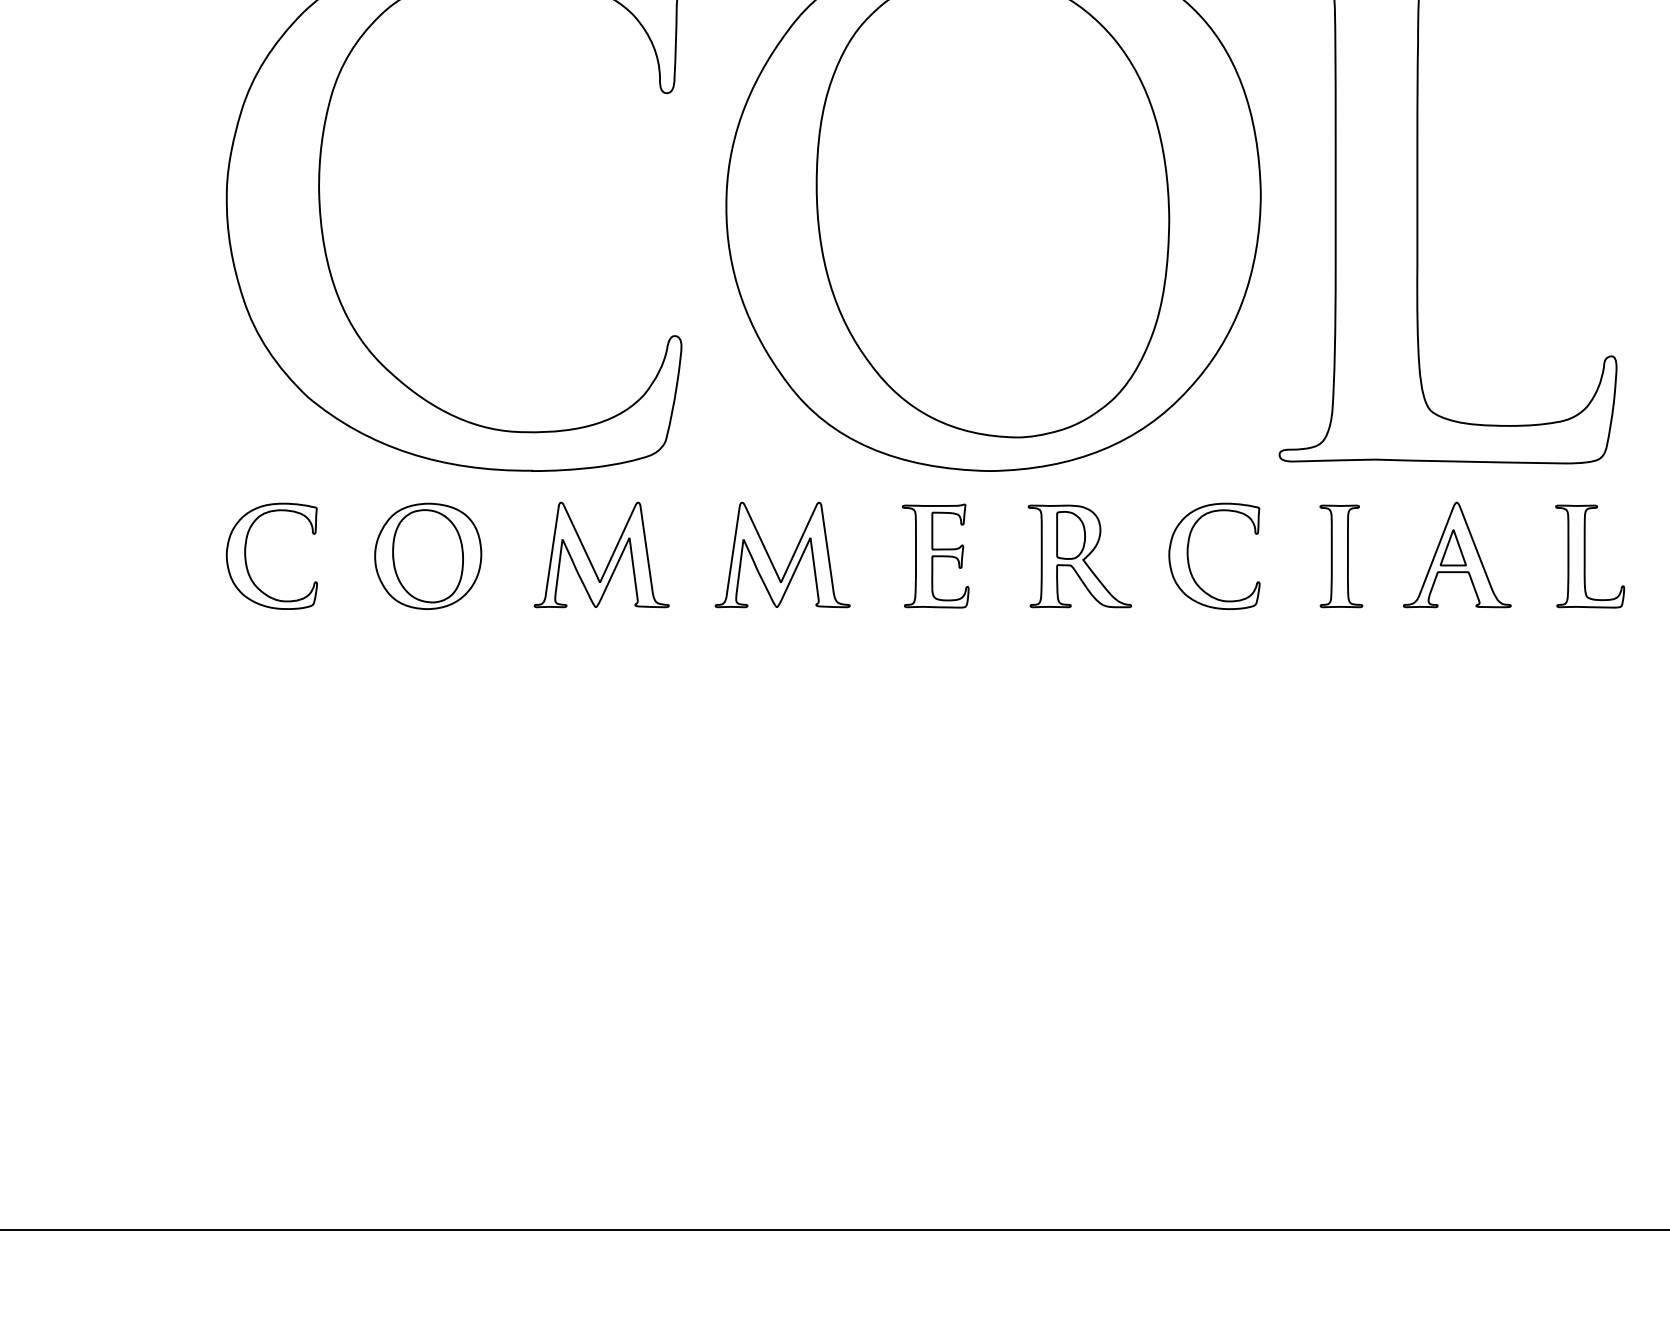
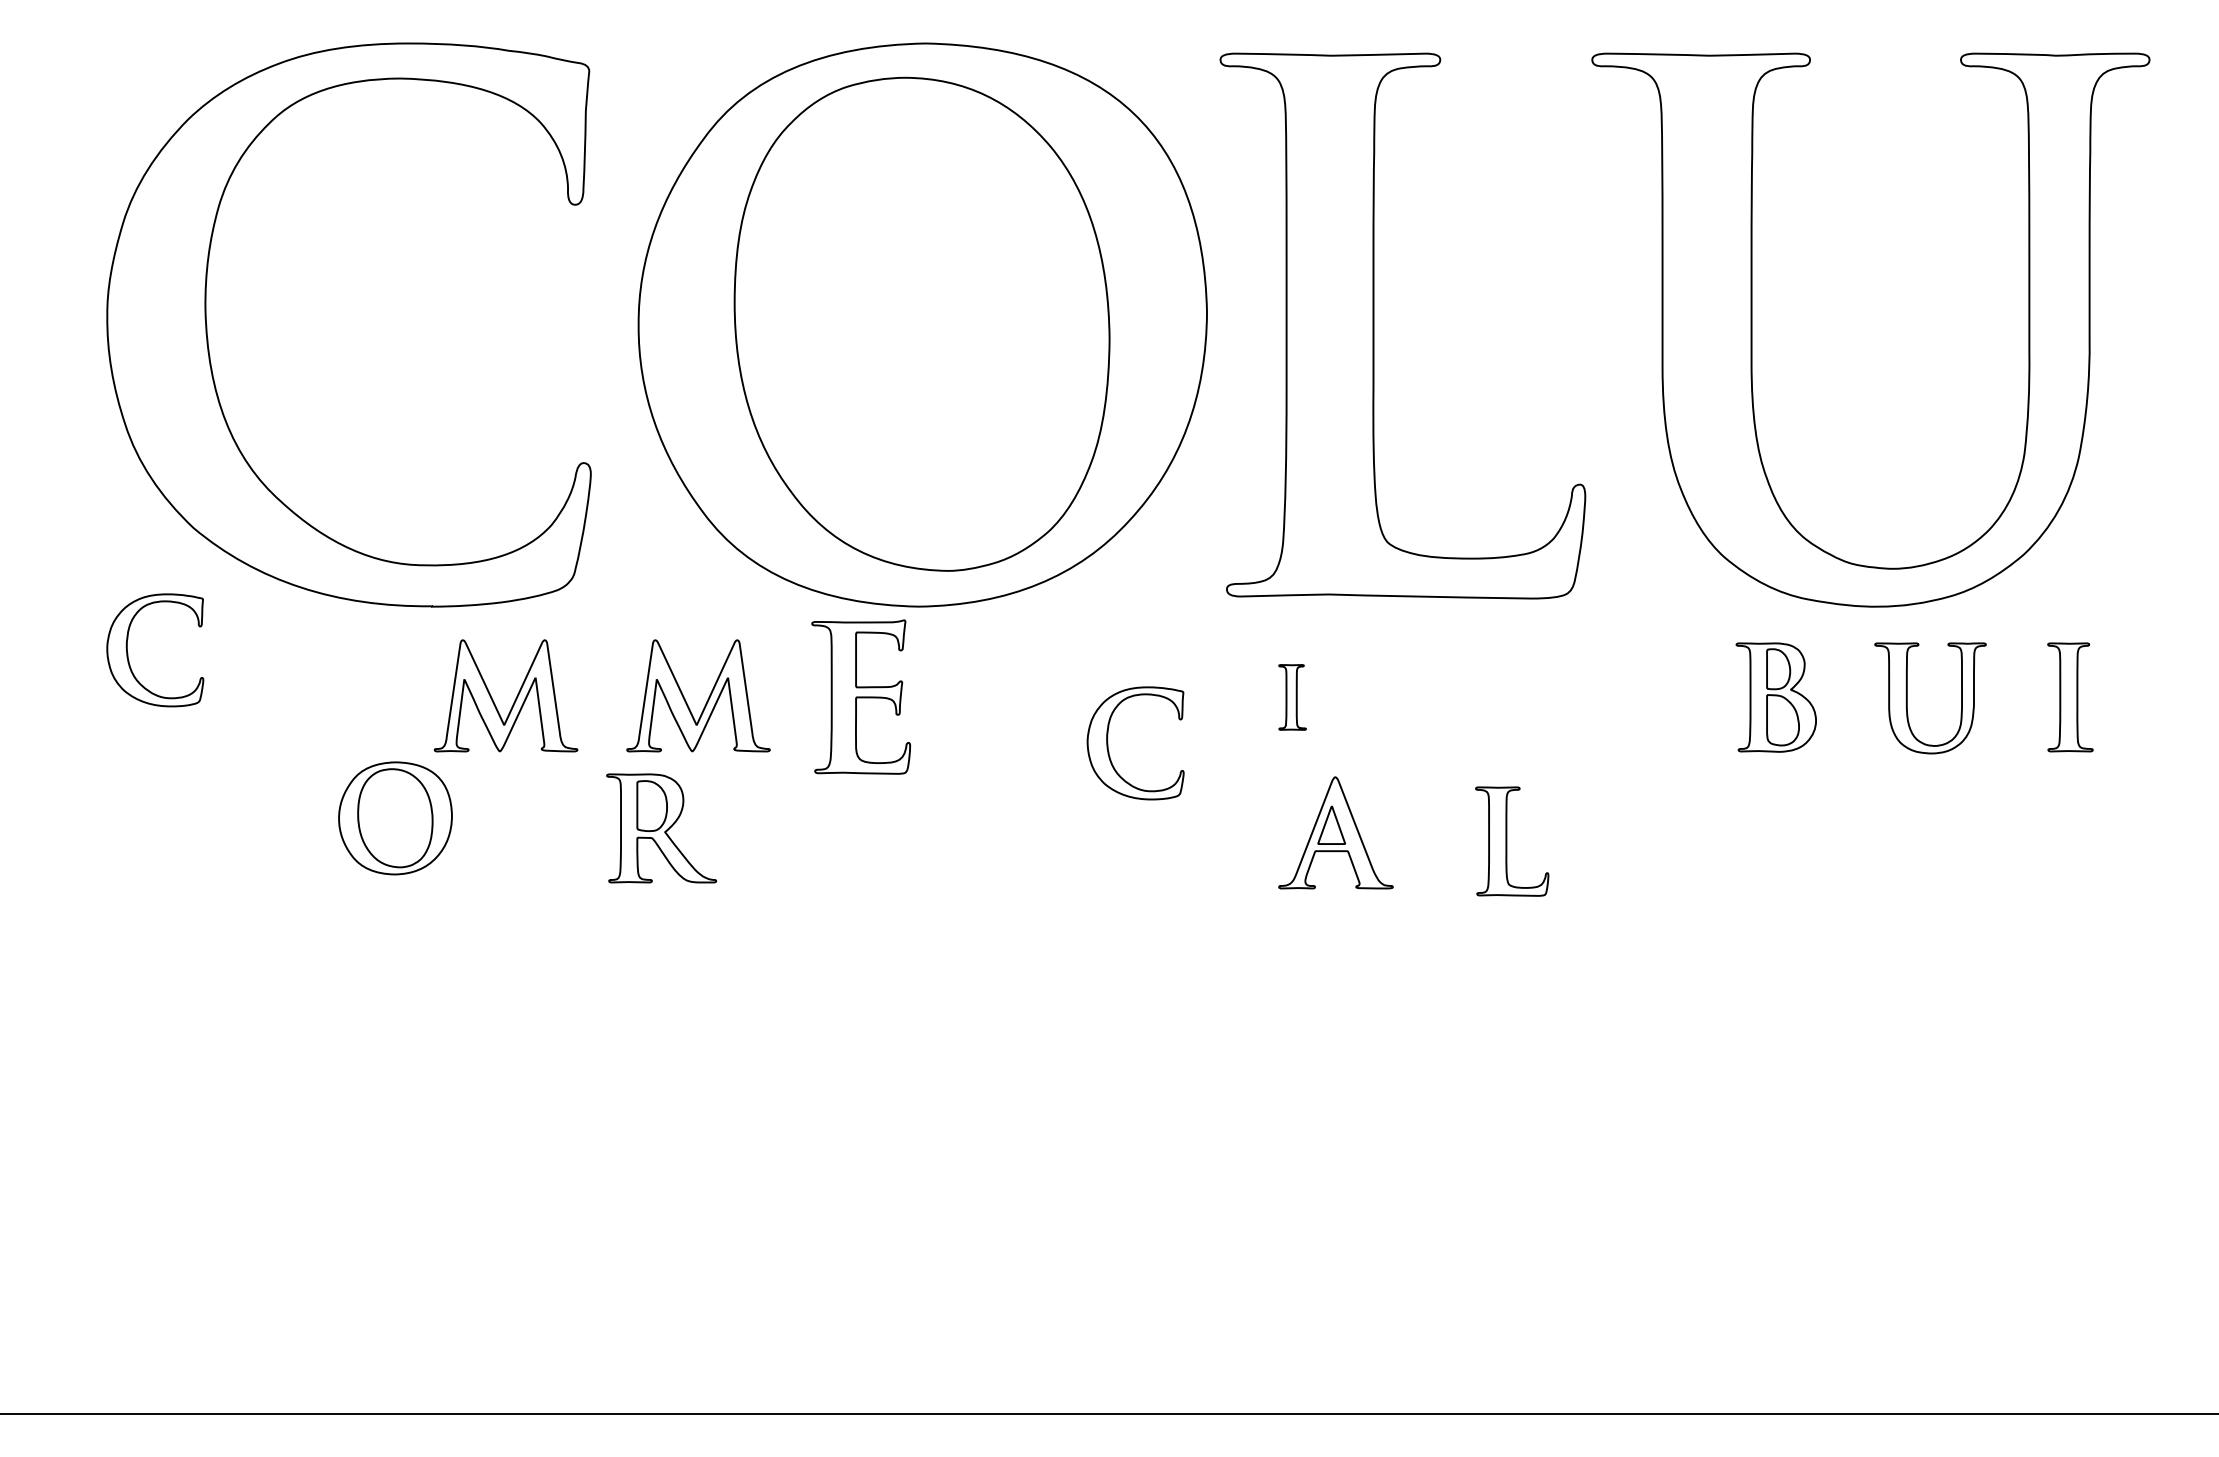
part: (1456, 554) -> (1335, 832), moved
part: (935, 555) -> (861, 696), size x1.4
part: (428, 556) -> (395, 818), moved
part: (1079, 556) -> (661, 828), moved
part: (1188, 556) -> (1108, 743), moved
part: (1341, 556) -> (1292, 697), size x0.6
part: (1590, 556) -> (1512, 841), moved
part: (246, 559) -> (128, 653), moved

